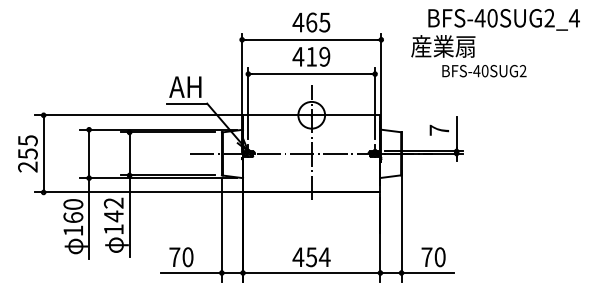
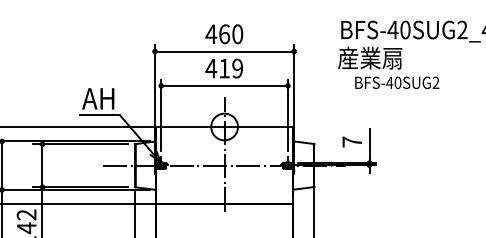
text: (324, 22) -> (237, 34), 465 -> 460
text: (443, 46) -> (370, 58), moved

